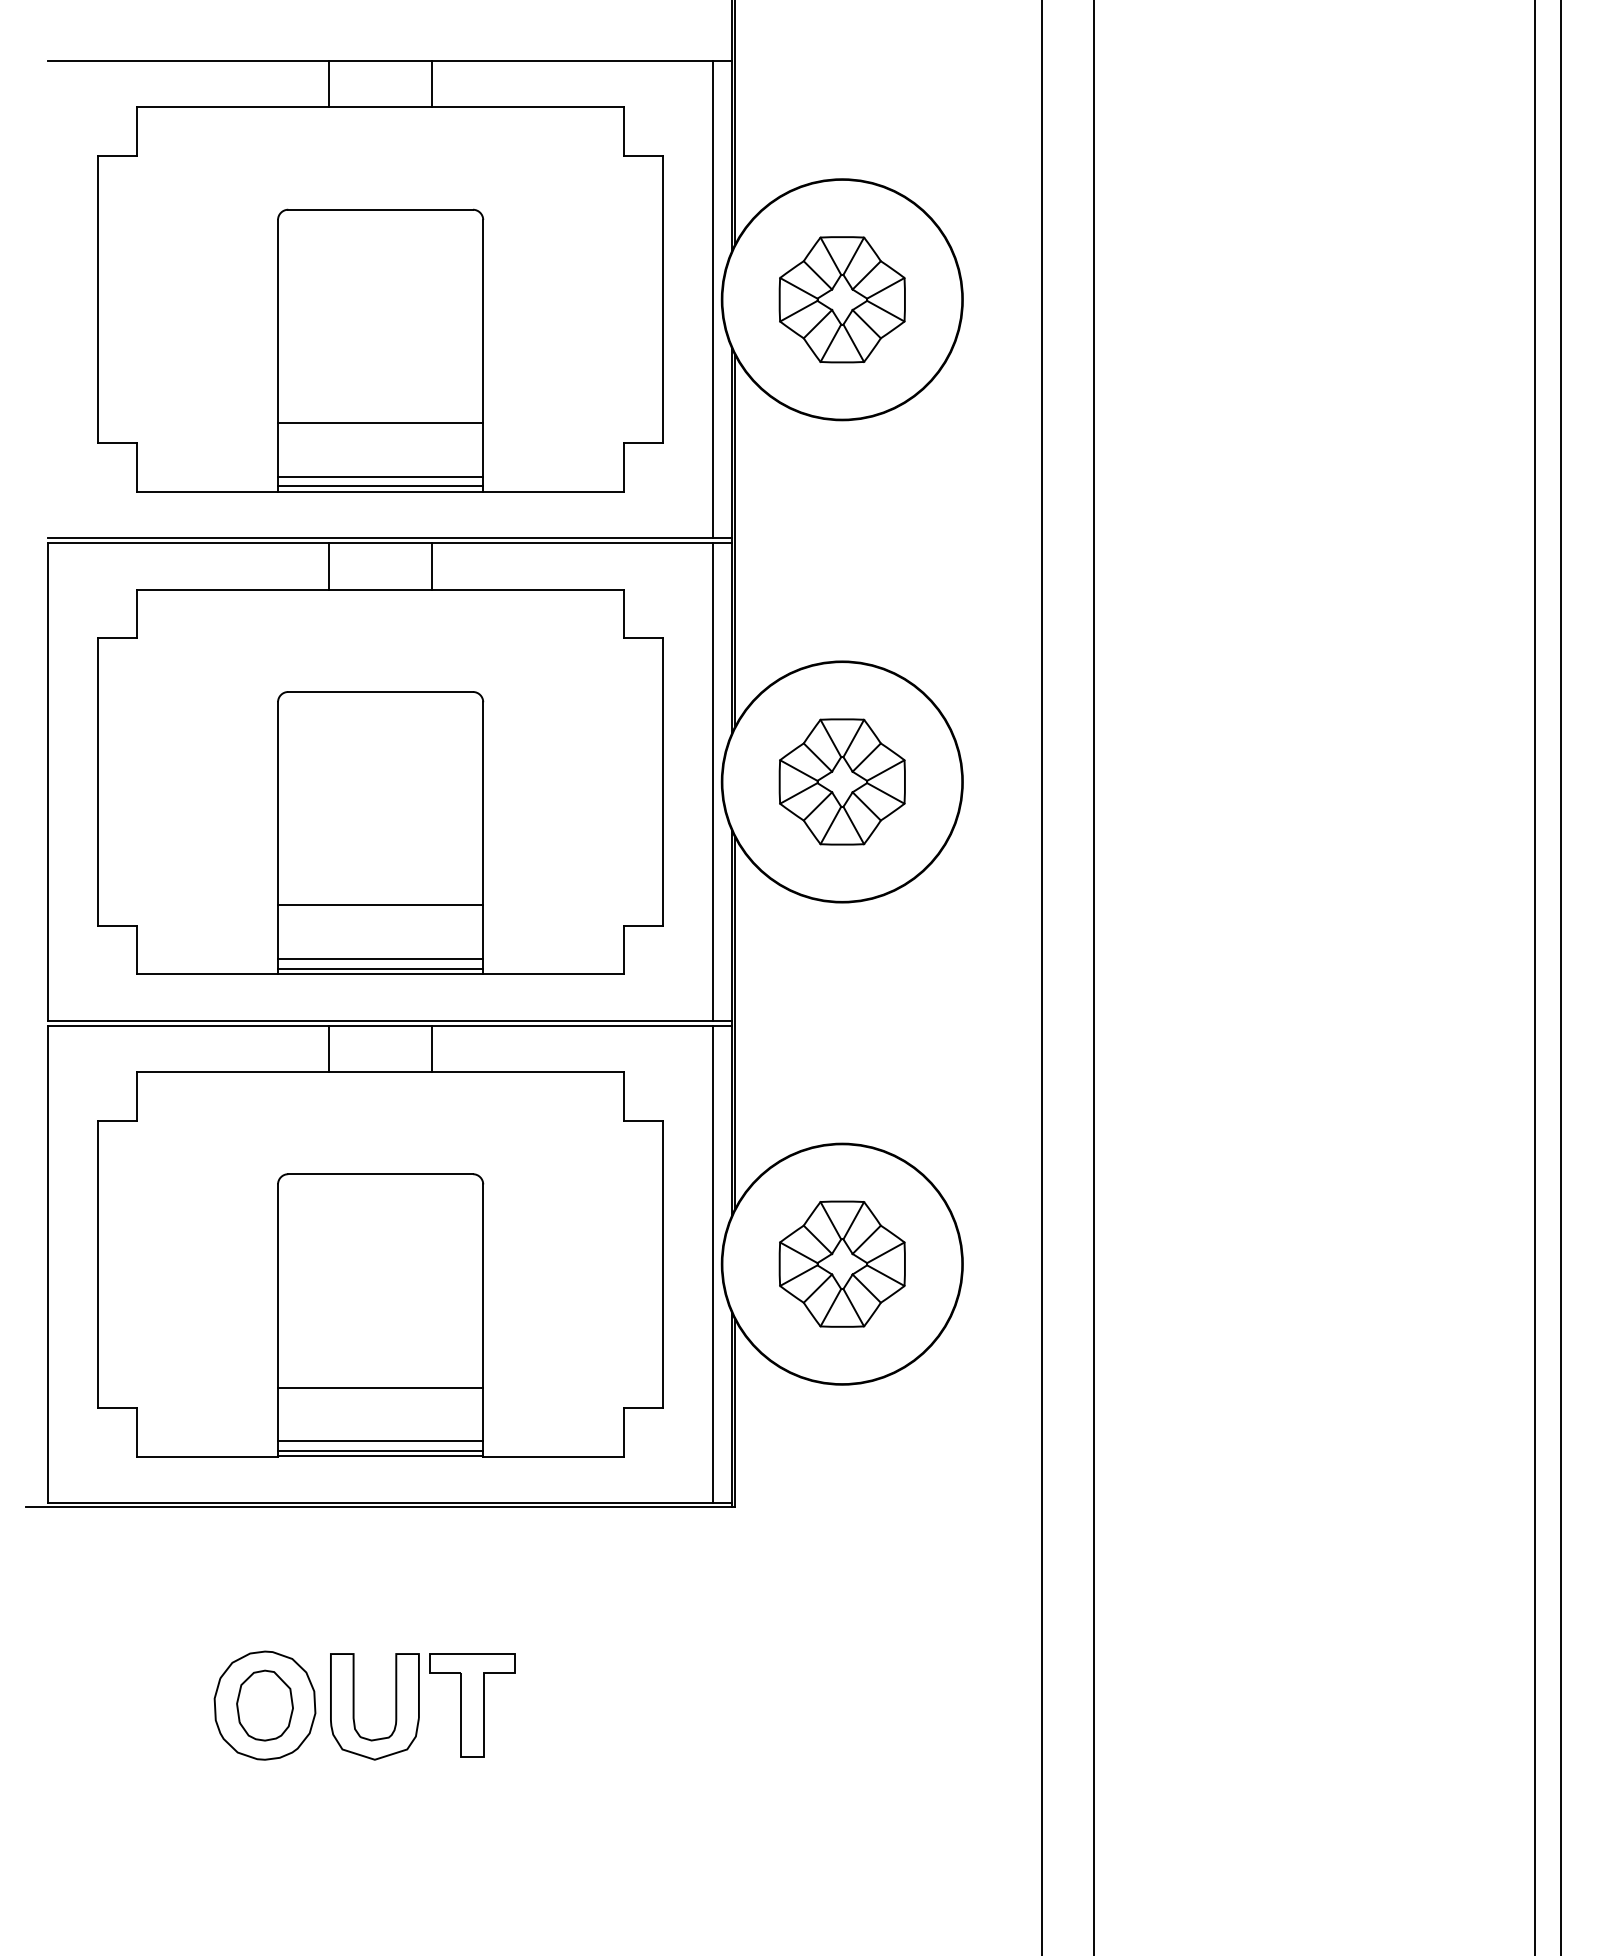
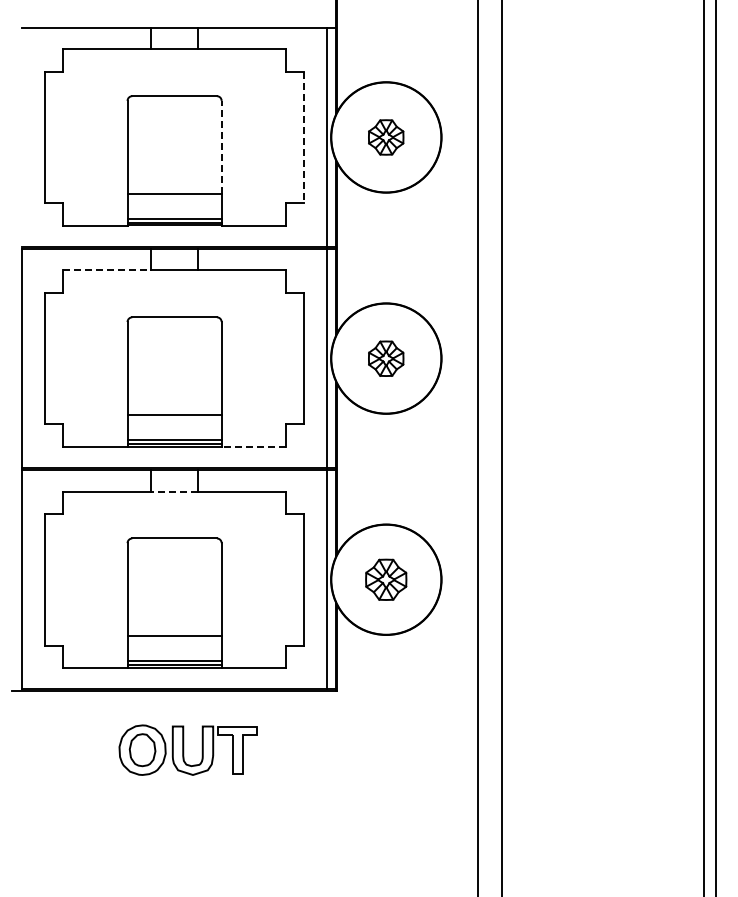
line: (663, 299) -> (304, 137), solid -> dashed
part: (840, 299) -> (385, 137), size x0.6
line: (482, 321) -> (221, 147), solid -> dashed
line: (234, 589) -> (107, 270), solid -> dashed
part: (840, 781) -> (385, 358), size x0.6
line: (552, 973) -> (253, 446), solid -> dashed
line: (380, 1071) -> (174, 491), solid -> dashed
part: (840, 1263) -> (385, 579), size x0.7
part: (362, 1704) -> (187, 749), moved

